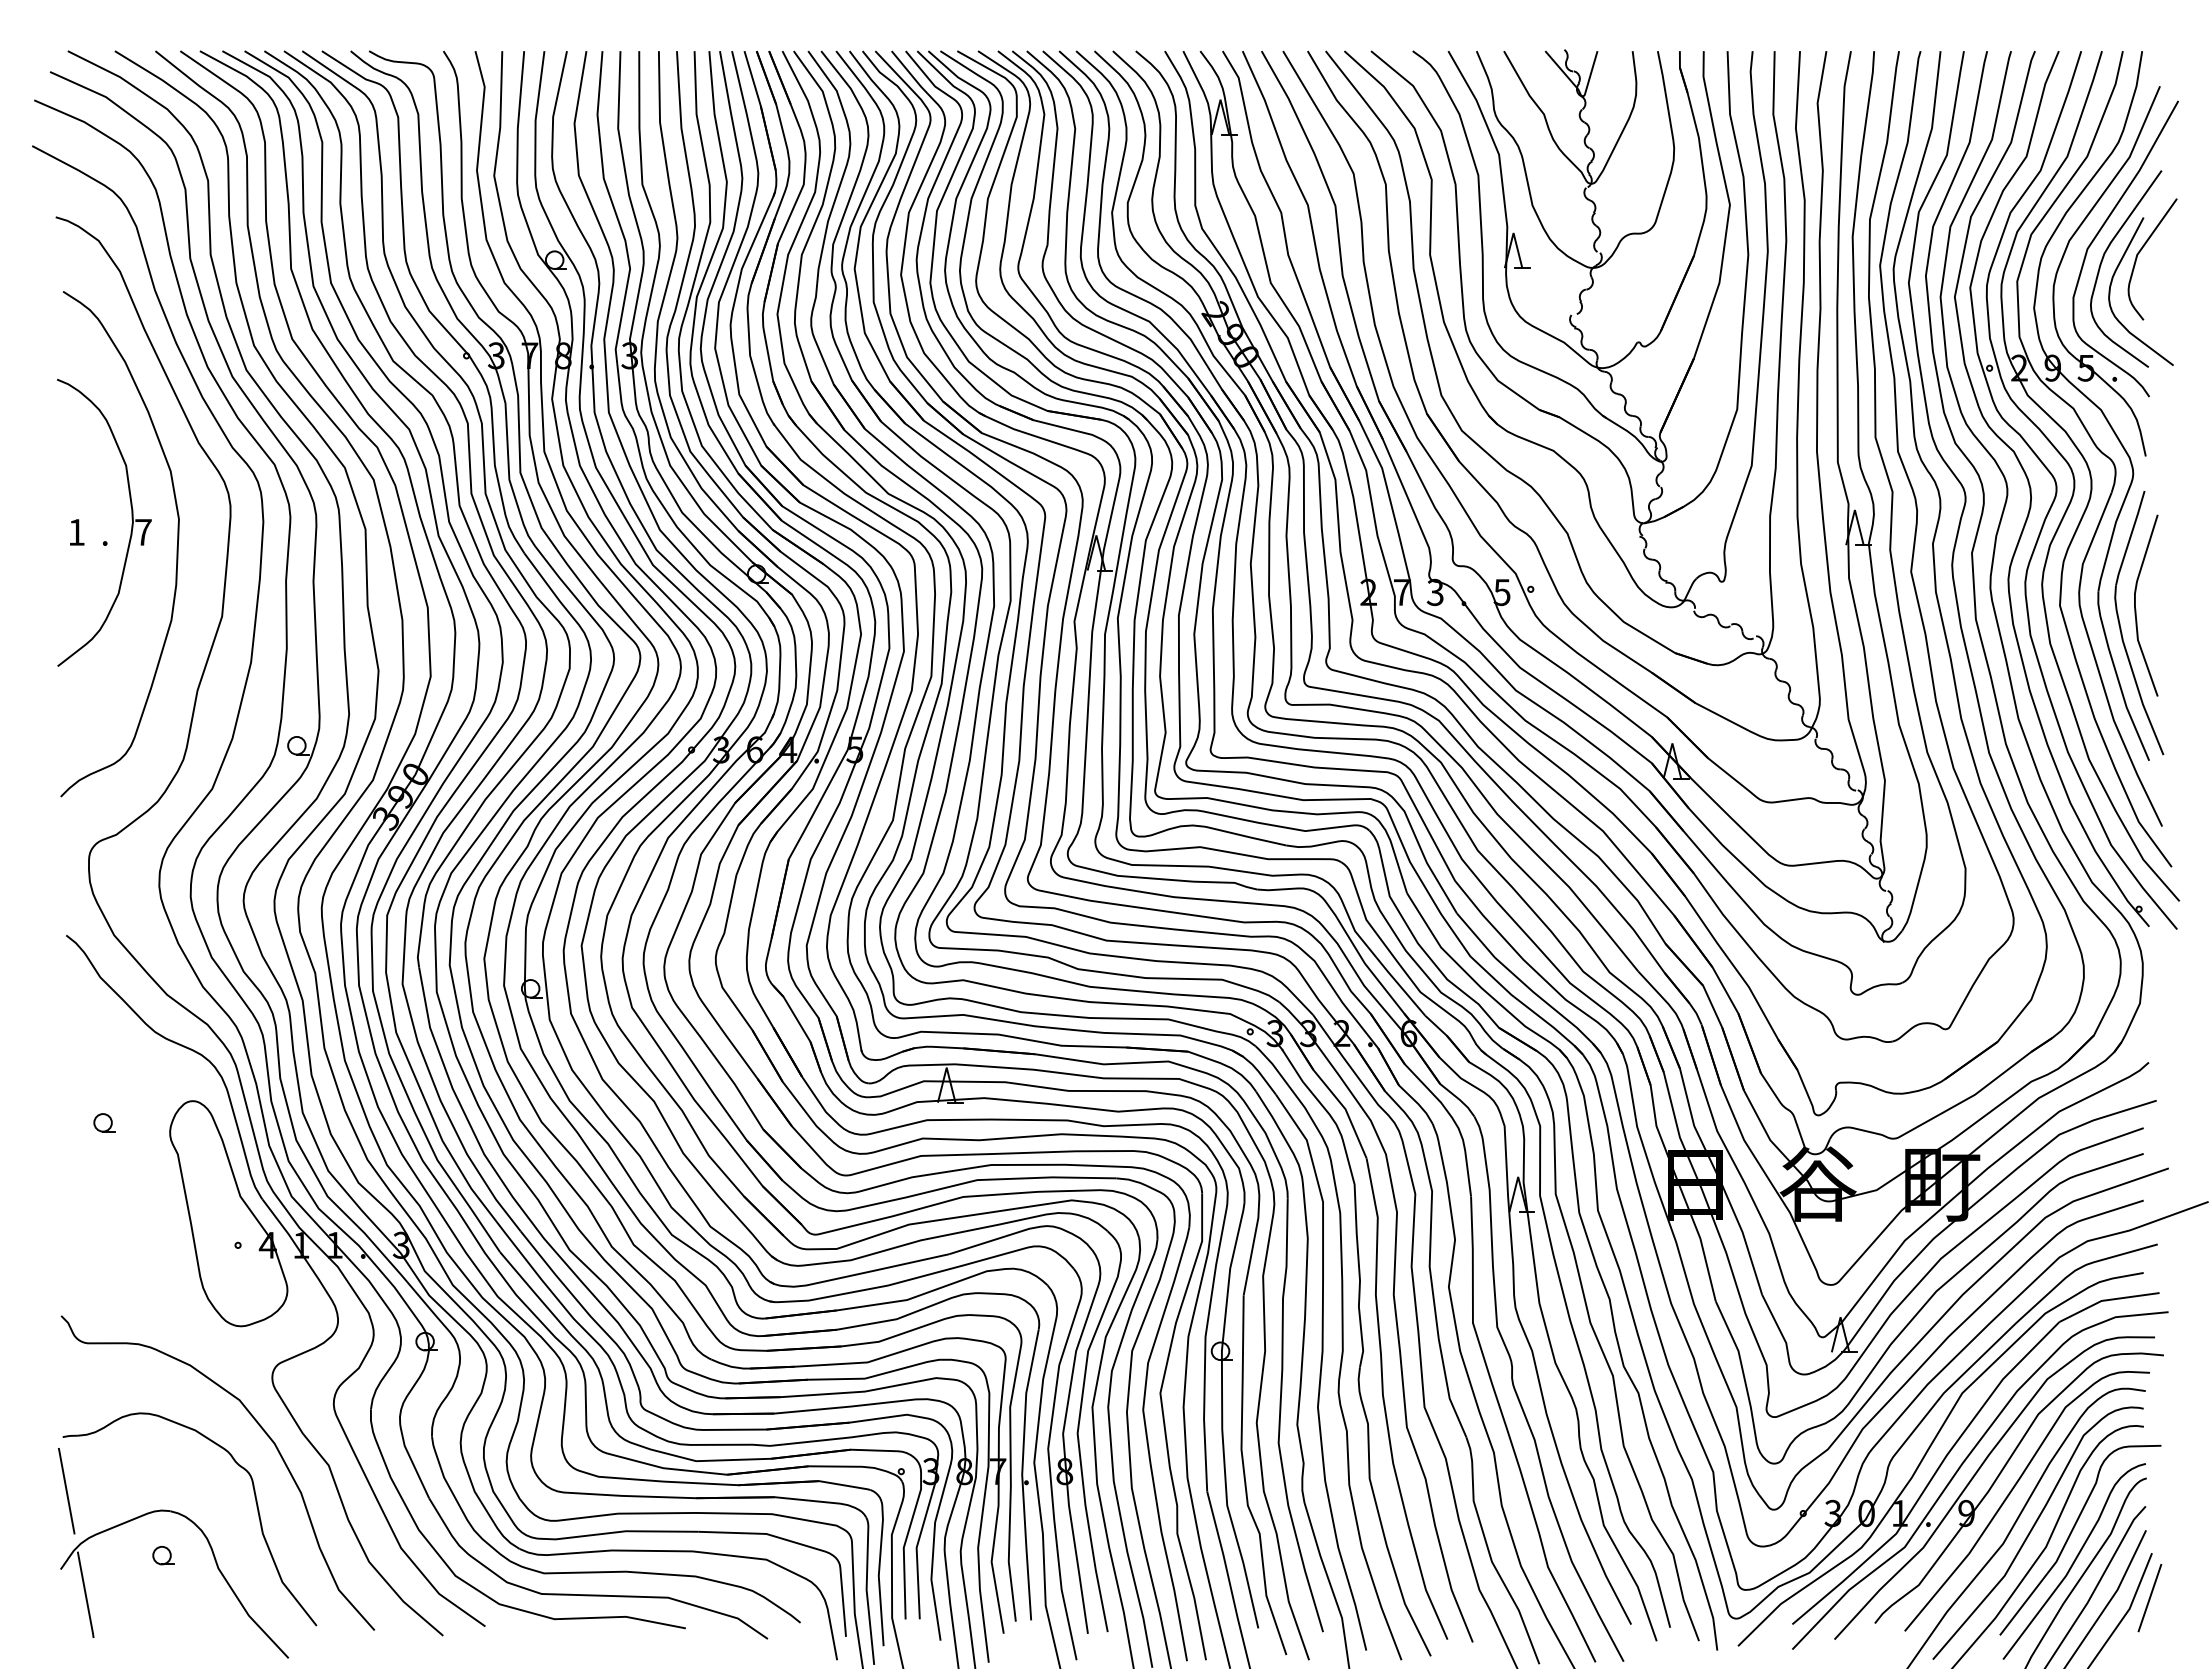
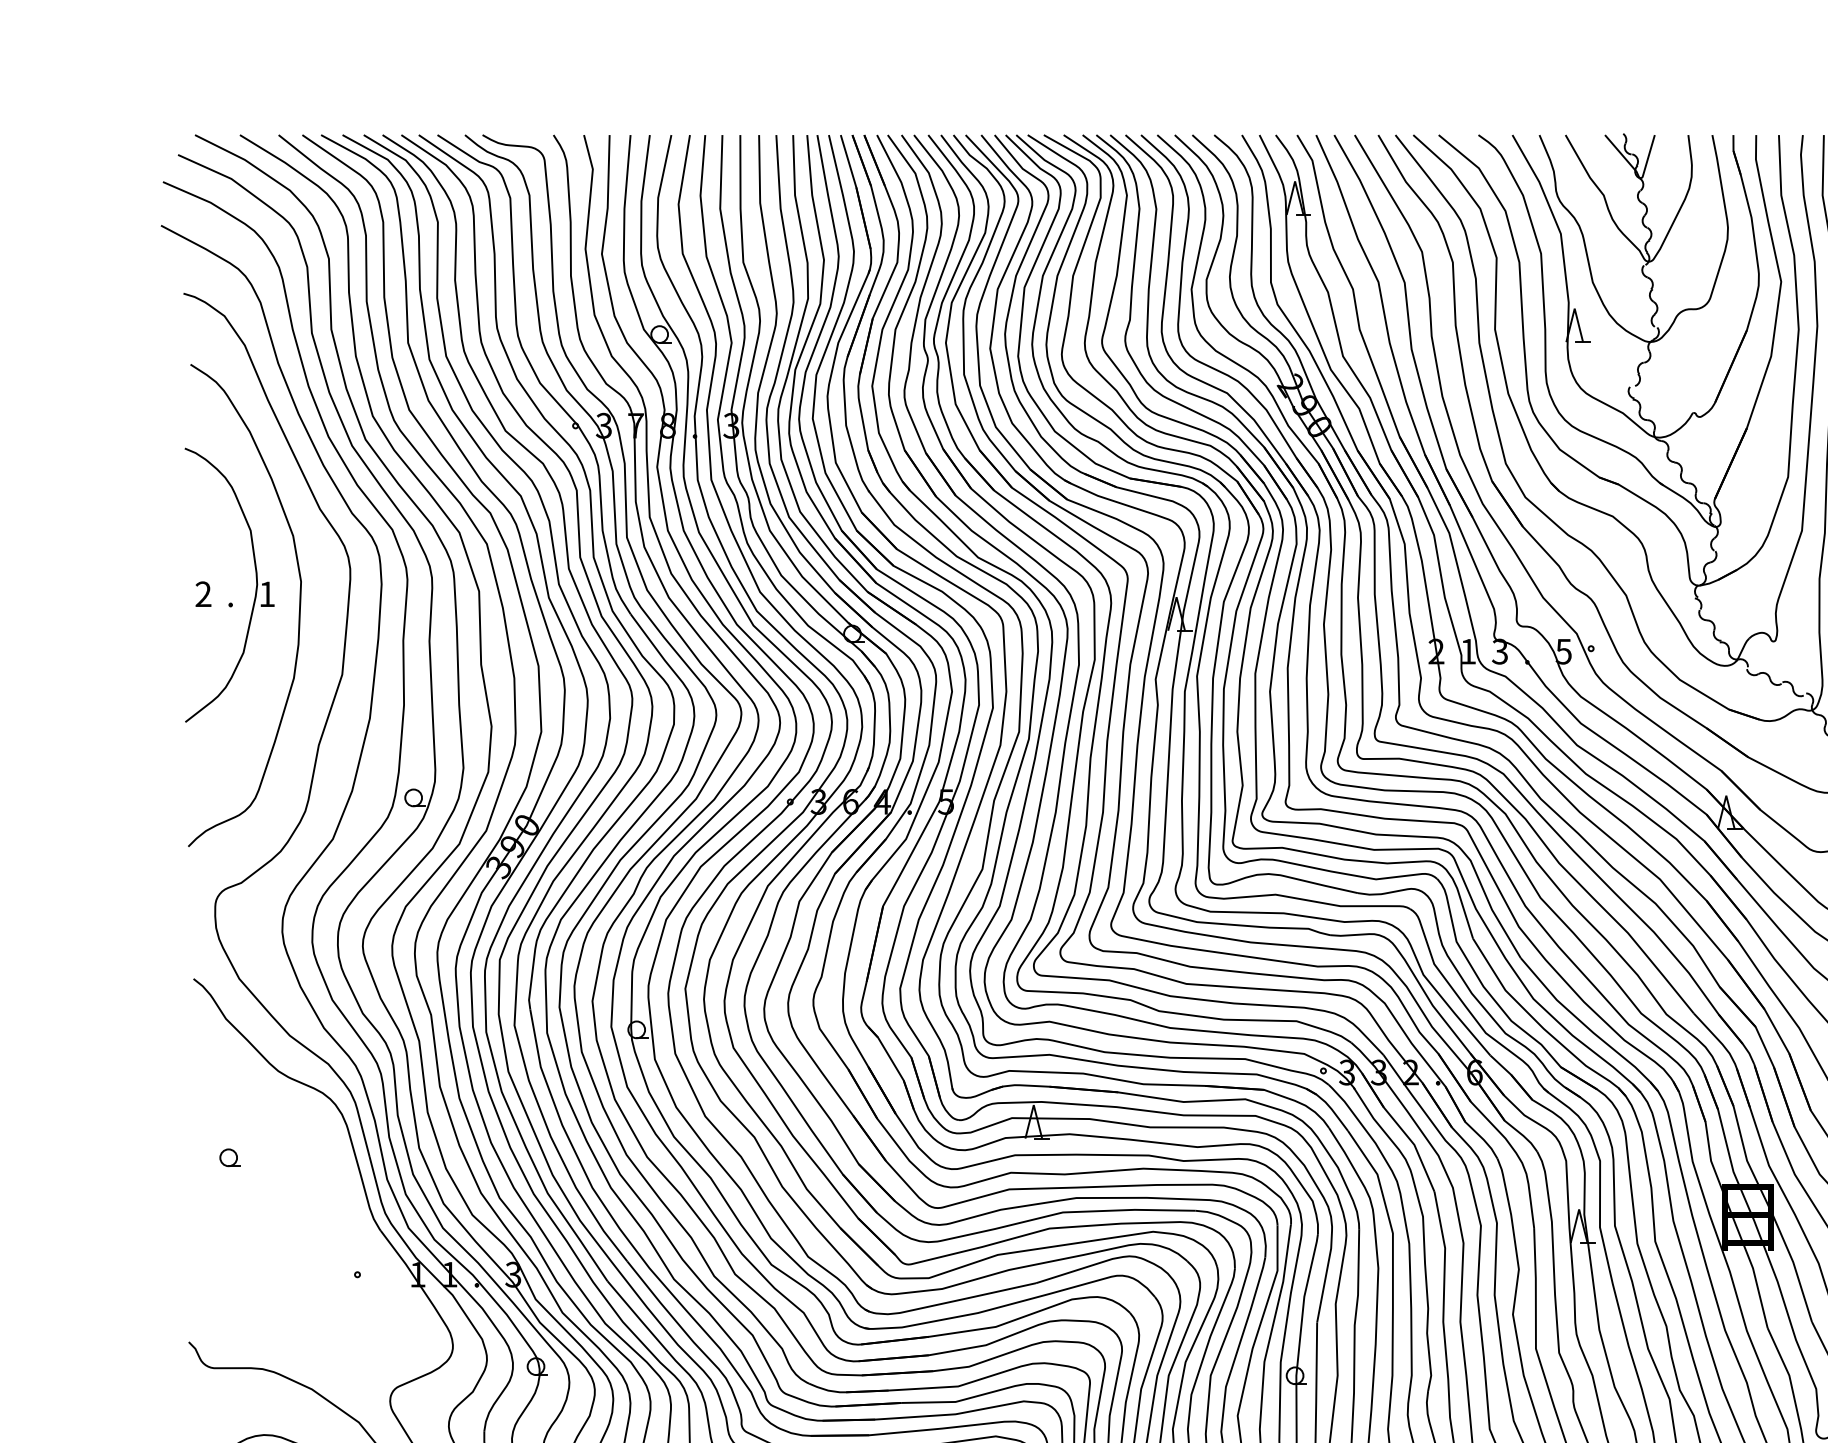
text: (76, 531) -> (203, 593), 1 -> 2
text: (143, 532) -> (267, 594), 7 -> 1
text: (1402, 592) -> (1468, 651), 7 -> 1
part: (228, 1213) -> (348, 1244), removed

